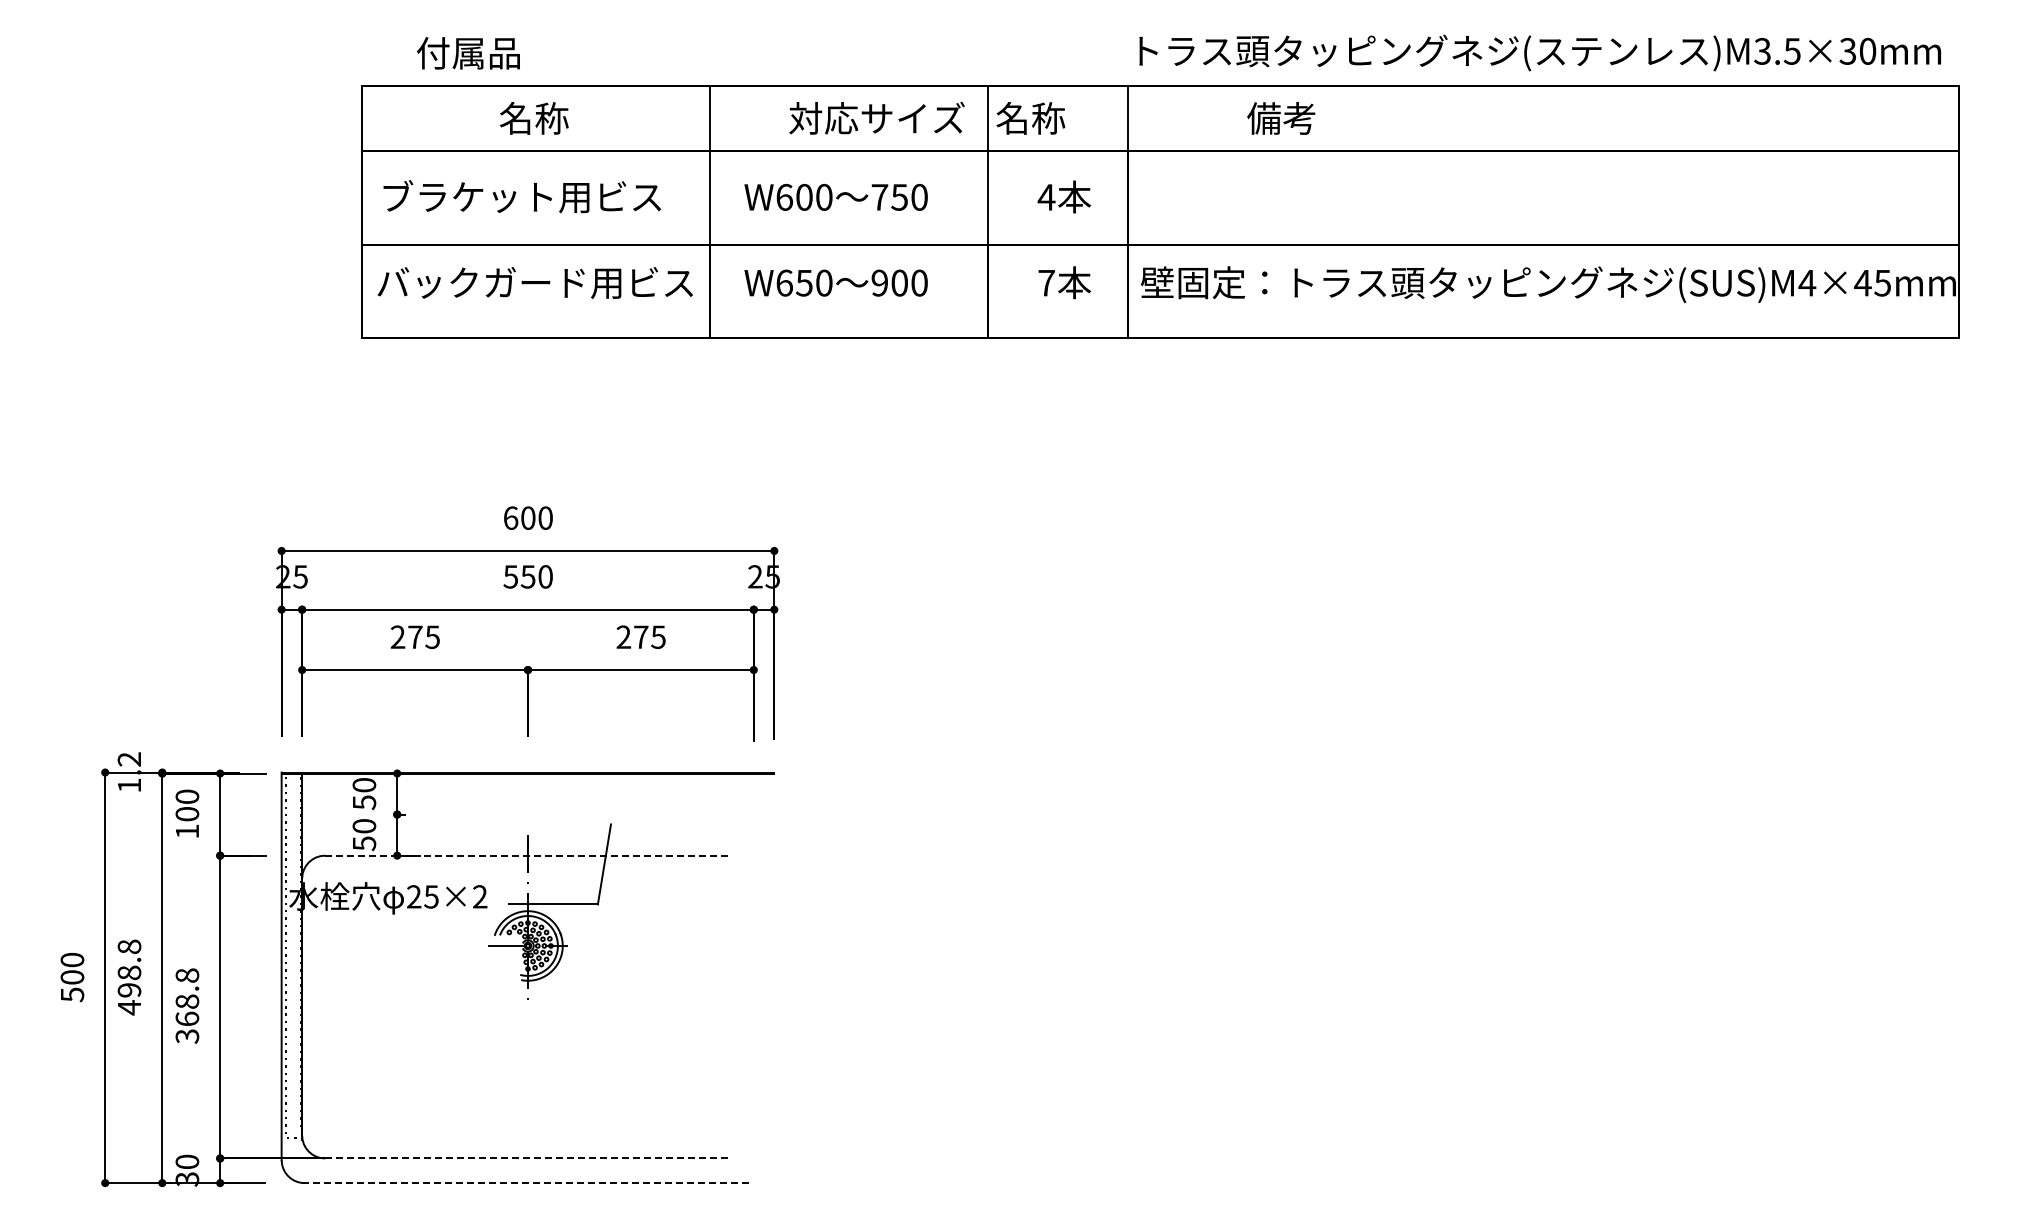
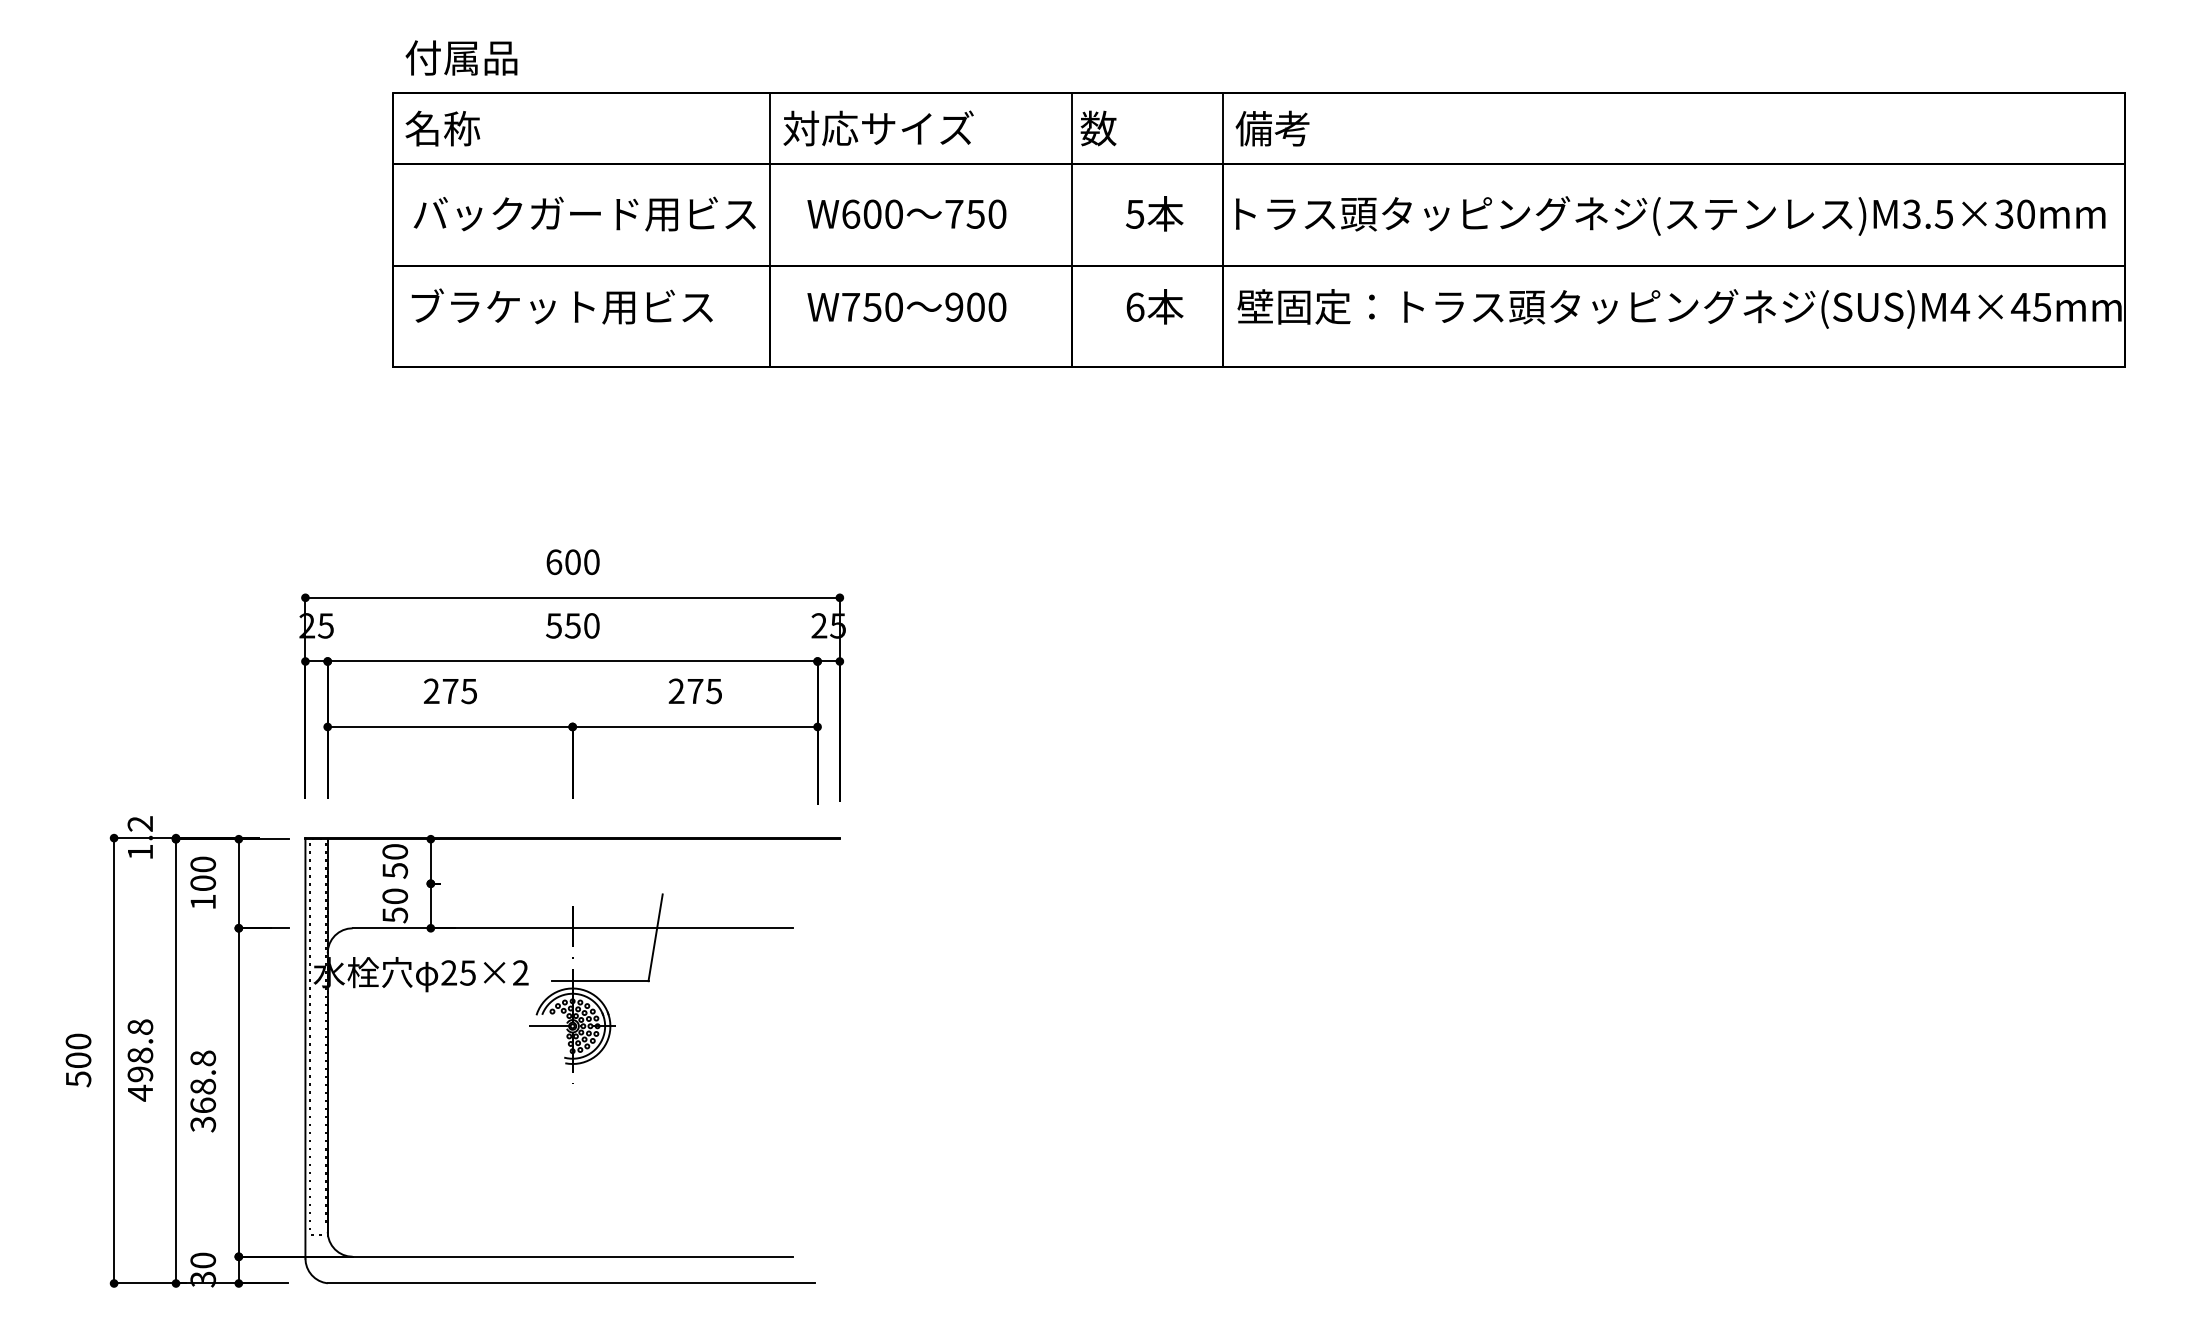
text: (1540, 52) -> (1670, 215), moved
text: (468, 53) -> (461, 58), moved
text: (876, 117) -> (878, 127), moved
text: (534, 118) -> (443, 128), moved
text: (1030, 118) -> (1117, 128), 名称 -> 数
text: (1281, 118) -> (1272, 128), moved
text: (538, 196) -> (584, 213), ブラケット用ビス -> バックガード用ビス
text: (1046, 197) -> (1135, 214), 4 -> 5
text: (534, 281) -> (579, 305), バックガード用ビス -> ブラケット用ビス
text: (784, 282) -> (850, 306), W650 -> W750
text: (1046, 282) -> (1135, 306), 7 -> 6
line: (527, 855) -> (572, 928), dashed -> solid
line: (527, 1158) -> (572, 1256), dashed -> solid
line: (526, 1183) -> (571, 1283), dashed -> solid

